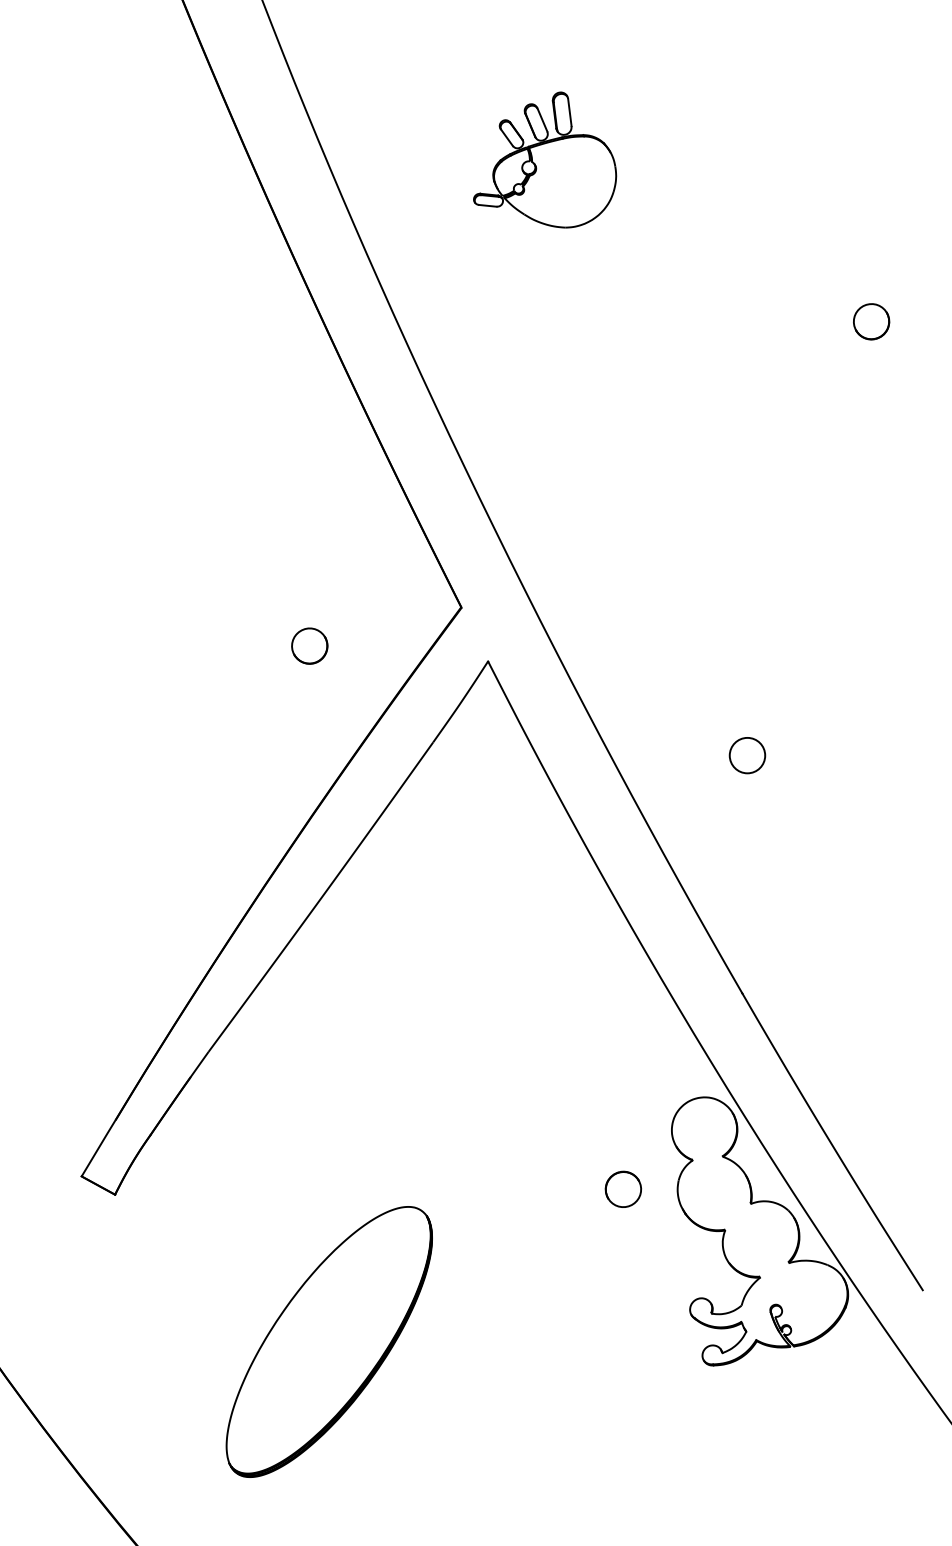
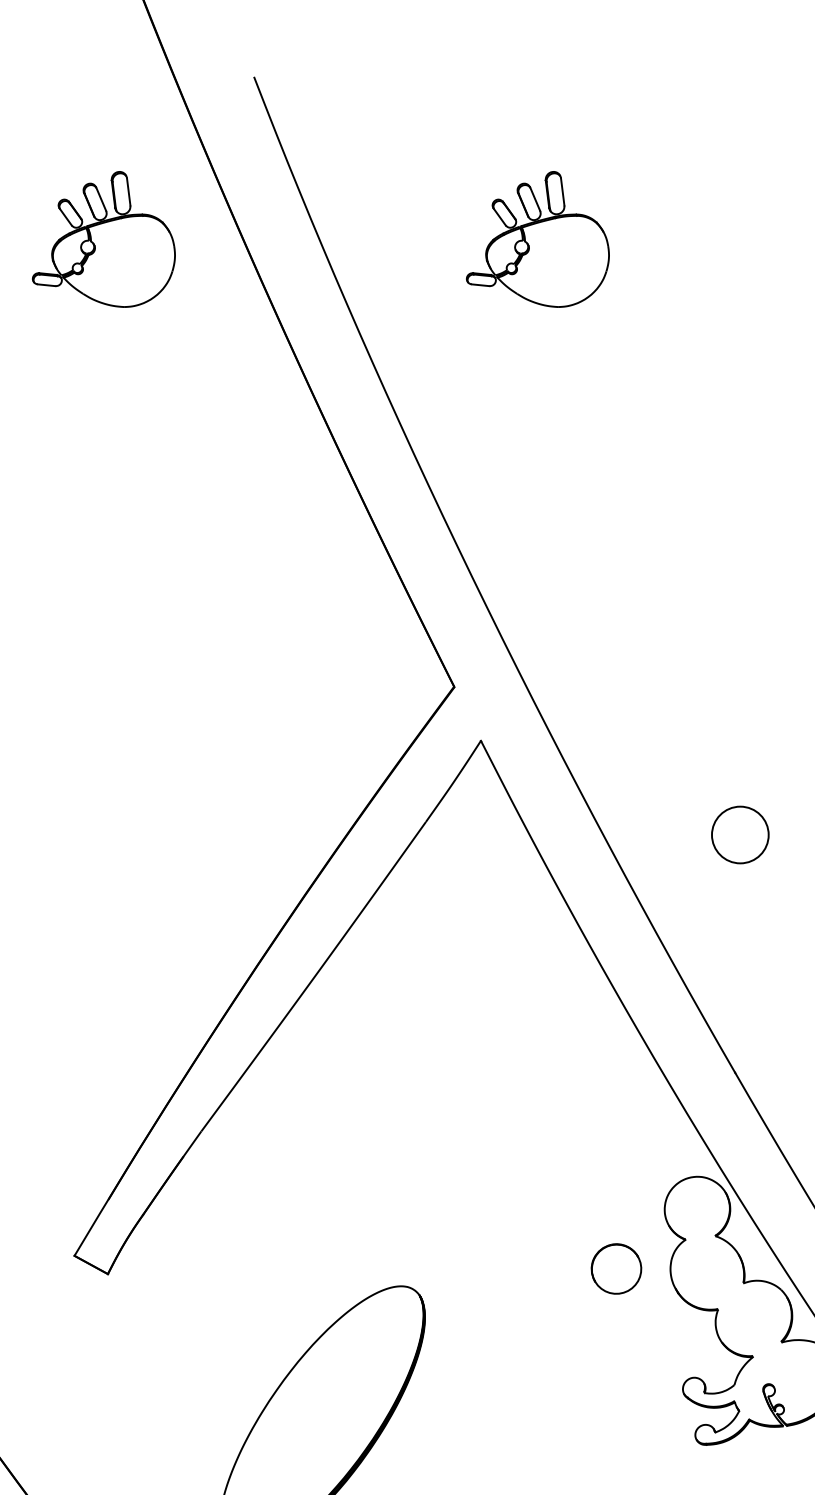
part: (111, 159) -> (104, 238), added
part: (309, 645) -> (302, 724), removed
circle: (747, 755) -> (740, 834), size x1.6
part: (622, 1188) -> (615, 1267), size x1.4

